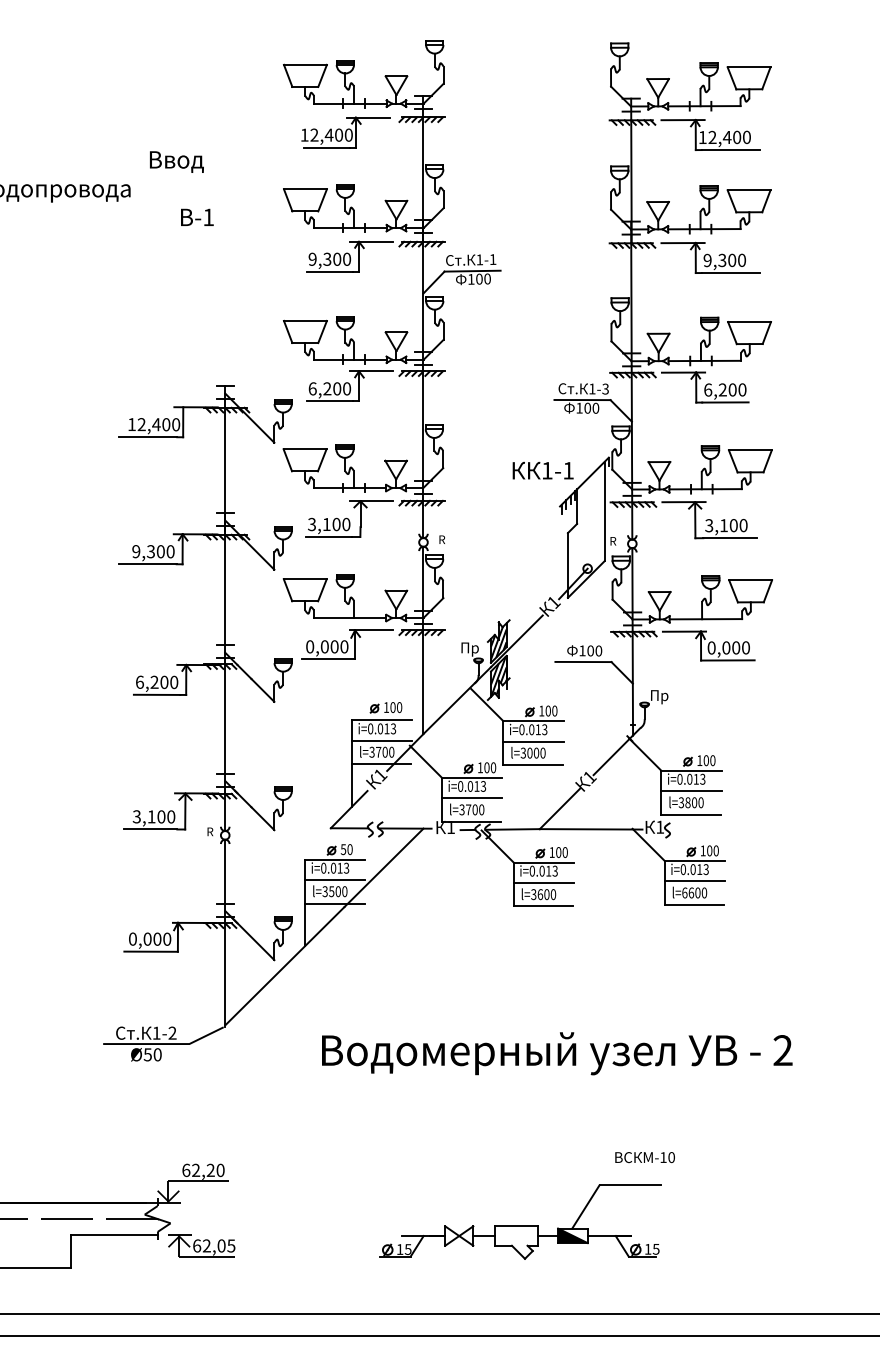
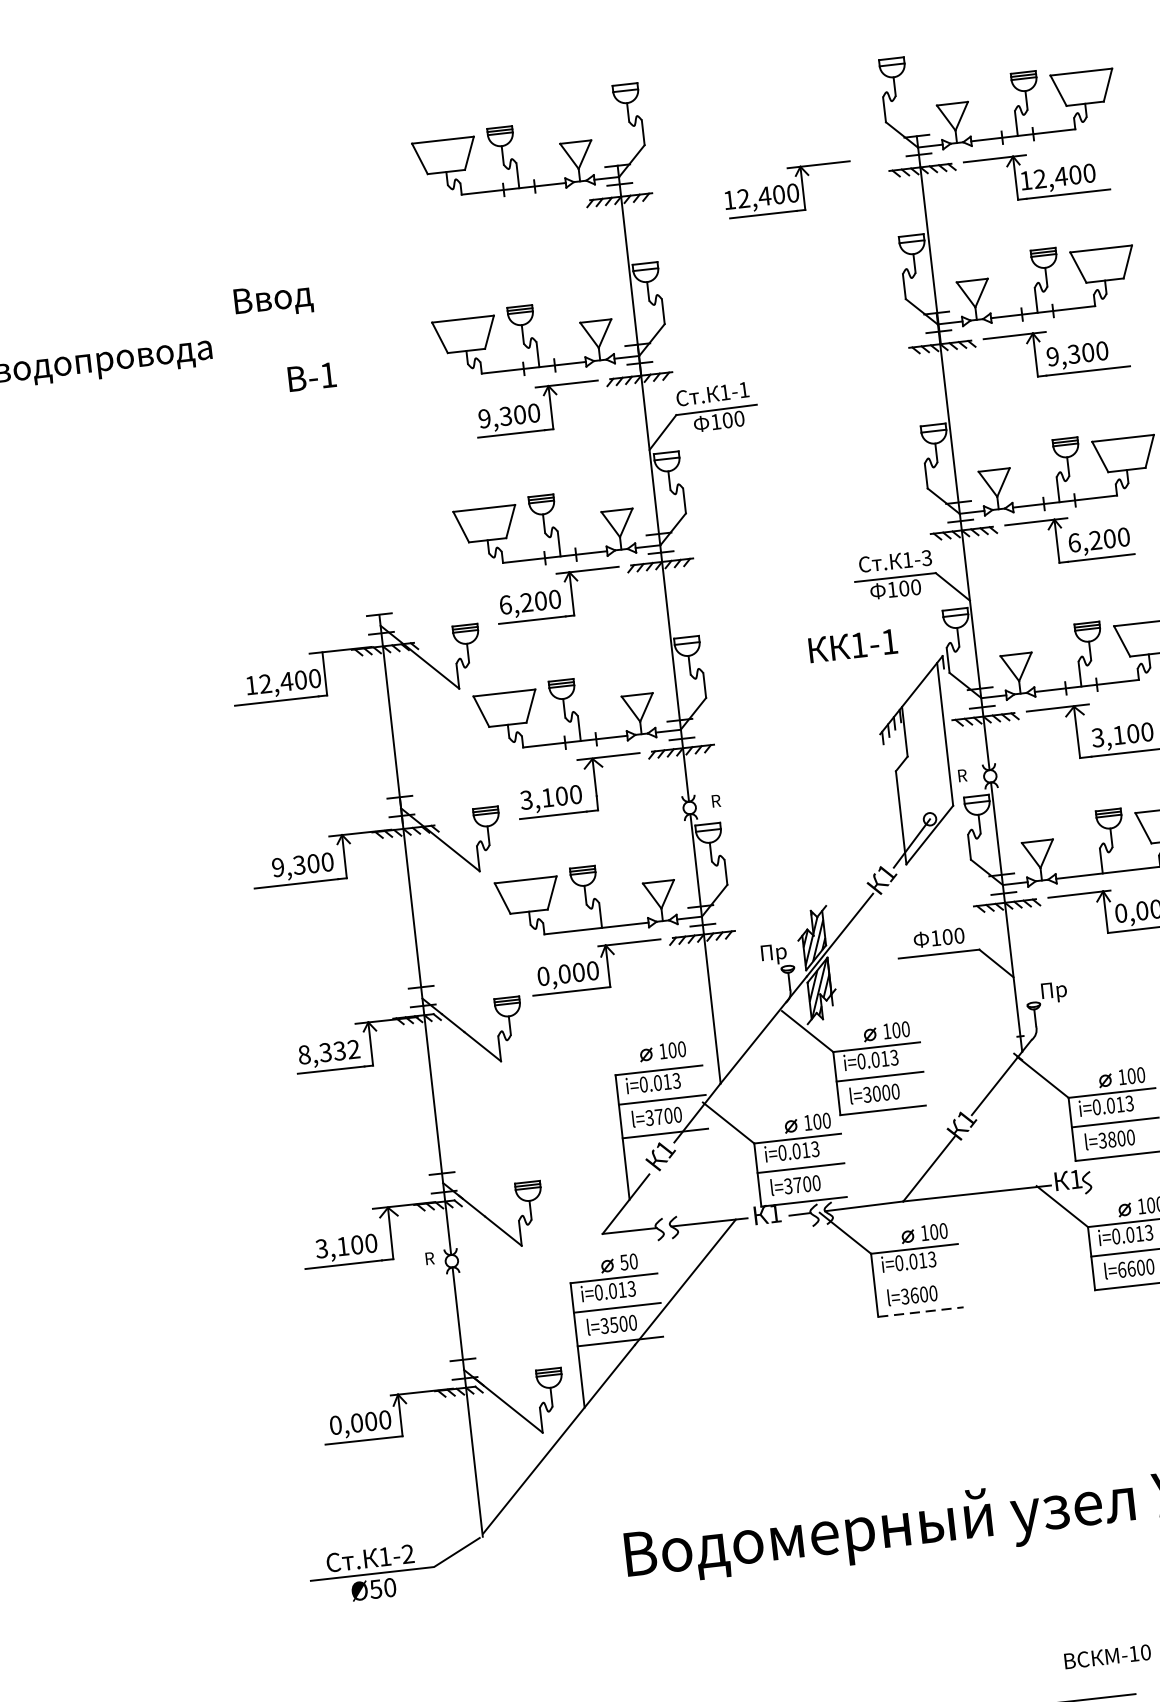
part: (345, 132) -> (787, 189), moved
text: (542, 470) -> (852, 645), moved
text: (156, 682) -> (328, 1052), 6,200 -> 8,332
line: (543, 883) -> (917, 1279), removed
line: (543, 906) -> (921, 1312), solid -> dashed

